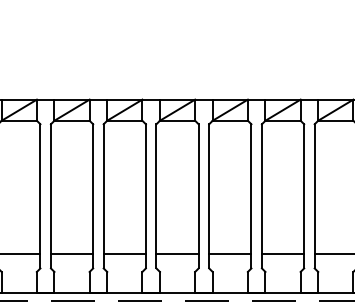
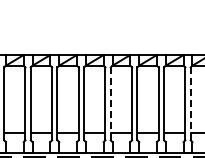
line: (155, 197) -> (110, 104), solid -> dashed
line: (314, 197) -> (190, 104), solid -> dashed

